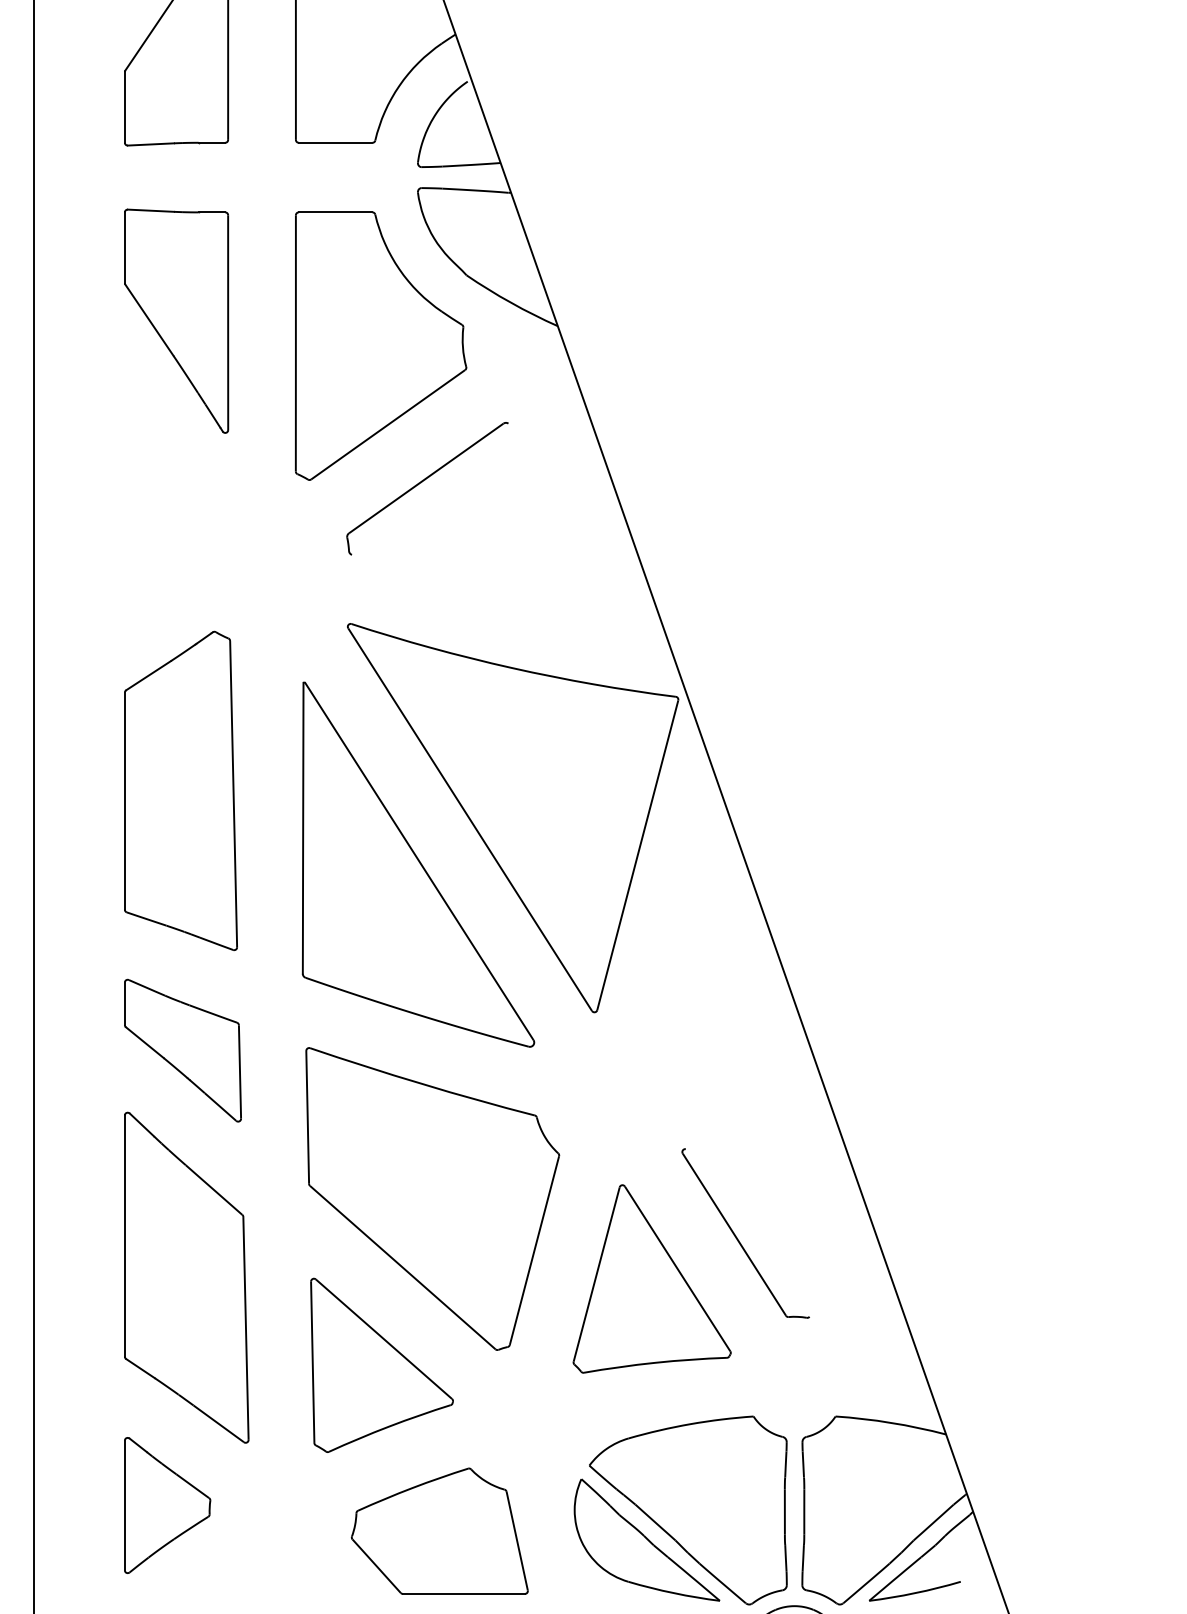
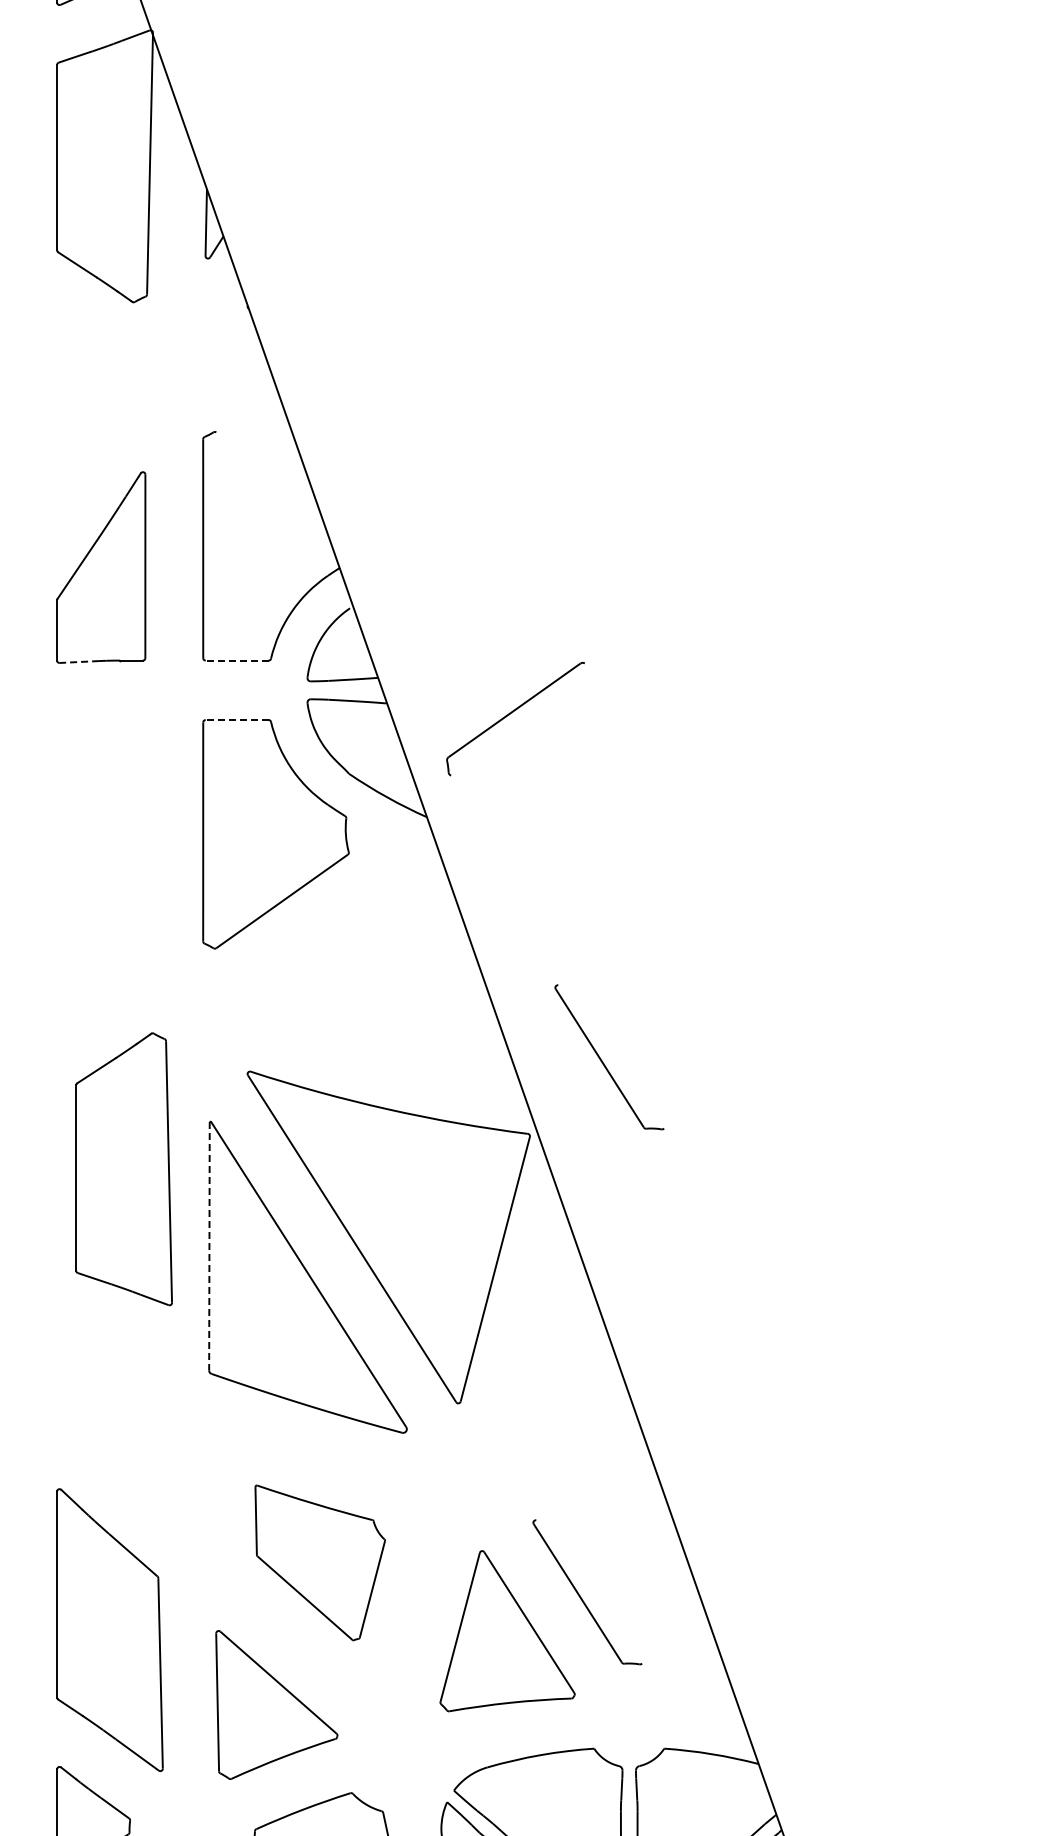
line: (334, 142) -> (236, 660), solid -> dashed
line: (151, 145) -> (79, 662), solid -> dashed
line: (334, 212) -> (236, 720), solid -> dashed
part: (176, 320) -> (101, 812), removed
part: (421, 483) -> (510, 714), moved
part: (763, 610) -> (602, 1060), added
part: (180, 791) -> (123, 1169), moved
line: (303, 828) -> (209, 1246), solid -> dashed
part: (182, 1049) -> (106, 1435), removed
part: (433, 1198) -> (320, 1562), size x0.6

